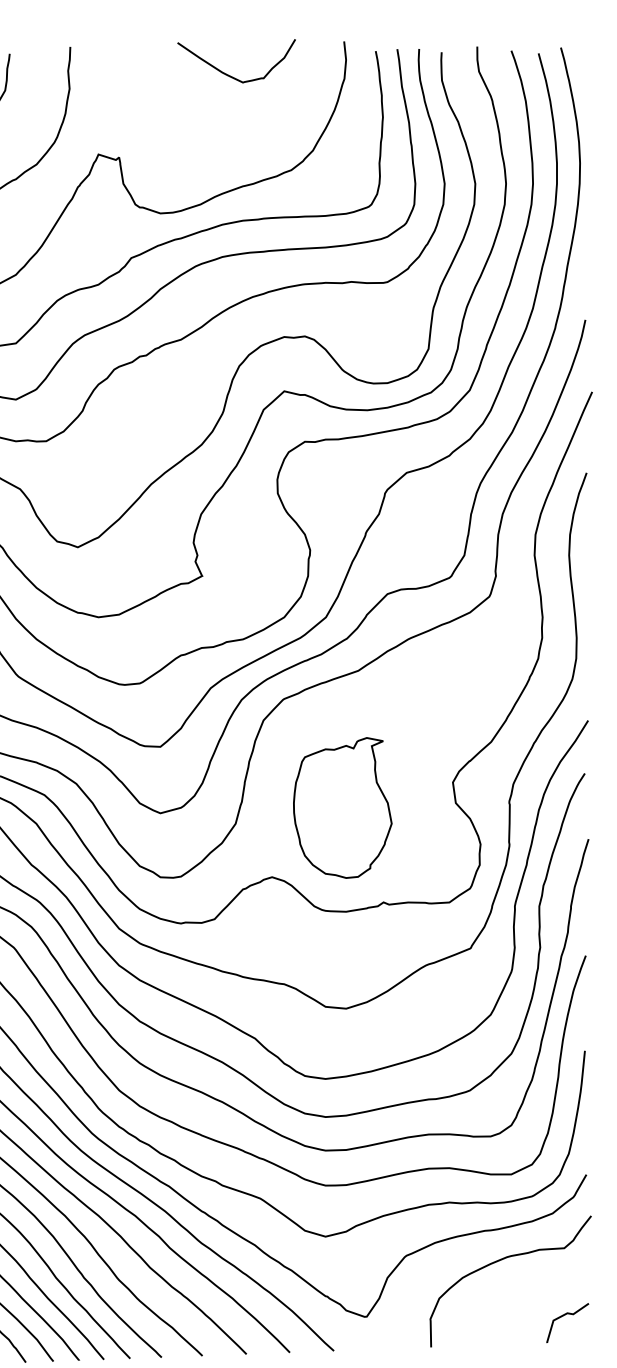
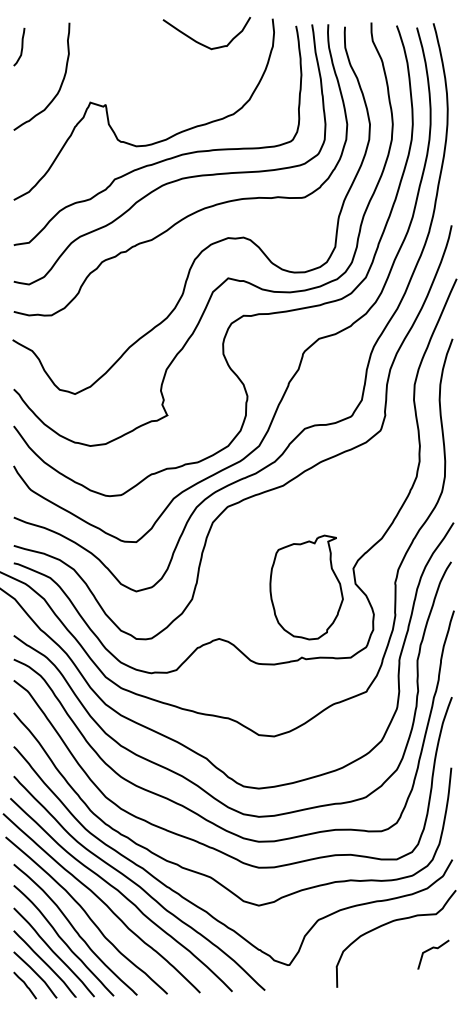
curve: (230, 74) -> (202, 43), moved
part: (342, 807) -> (306, 587), moved
curve: (564, 1315) -> (431, 949), moved

